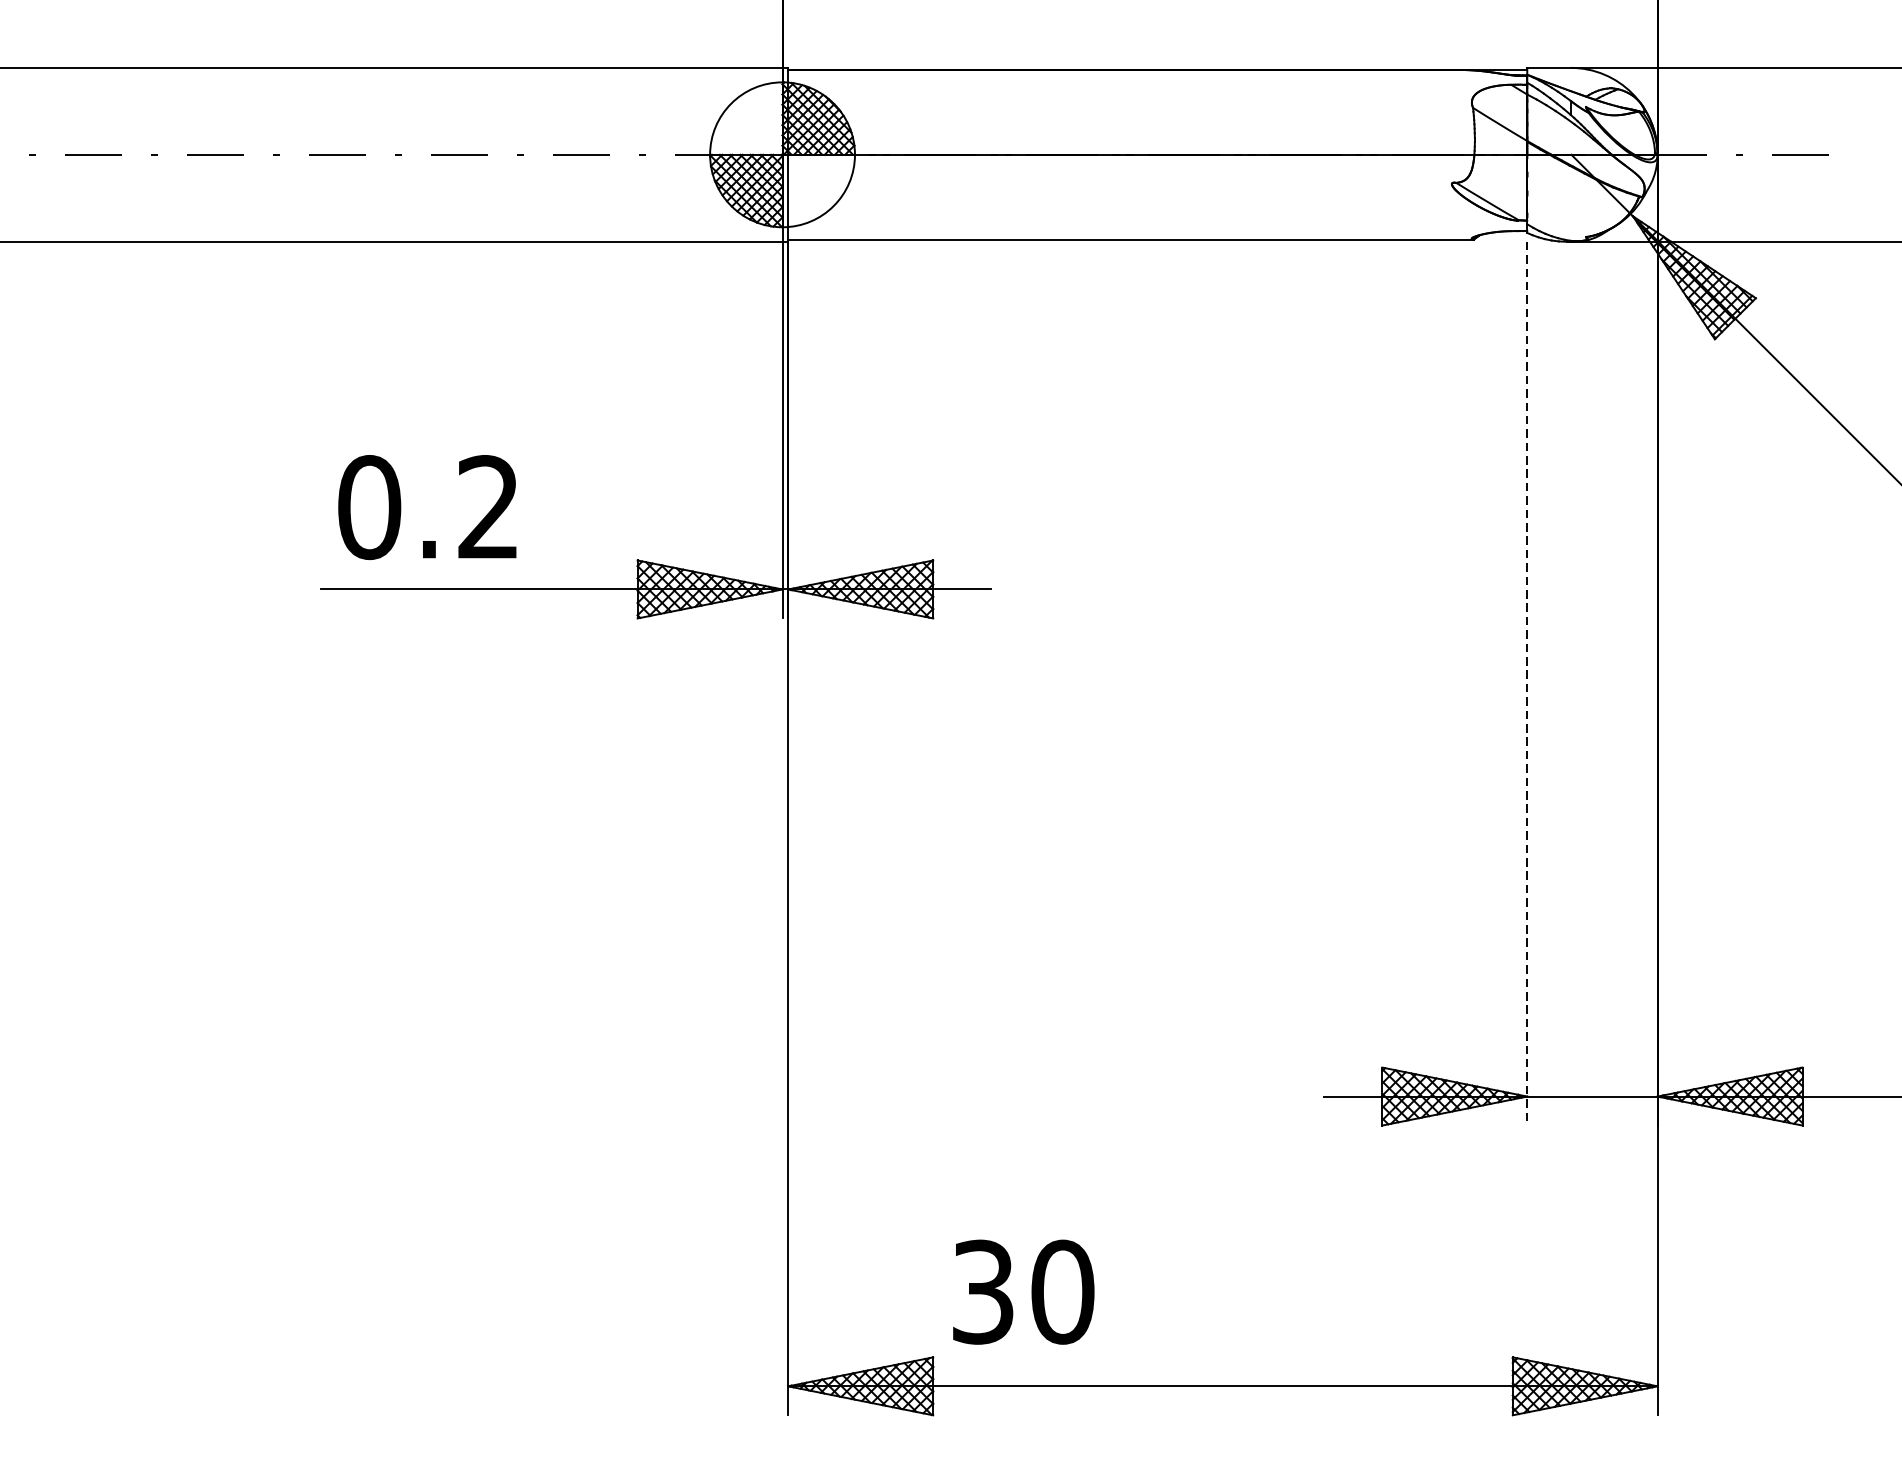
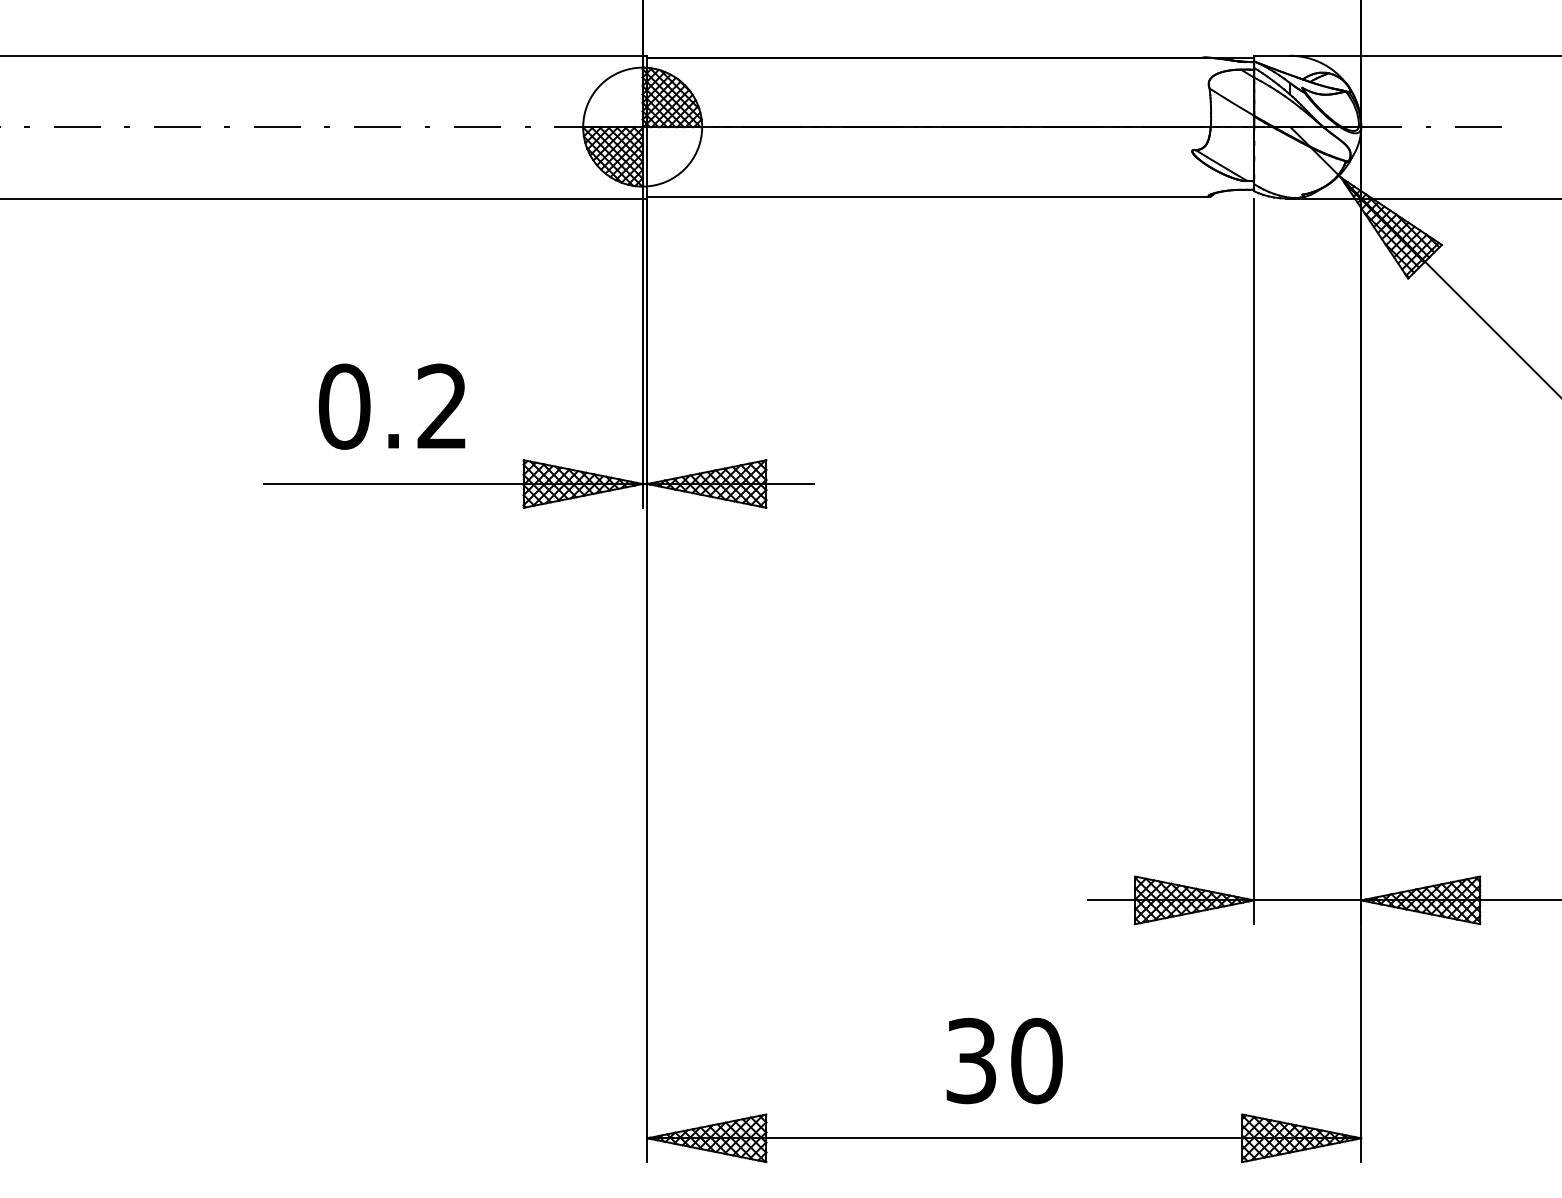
text: (426, 507) -> (391, 406), moved
line: (1527, 683) -> (1254, 561), dashed -> solid
text: (1023, 1291) -> (1004, 1060), moved

